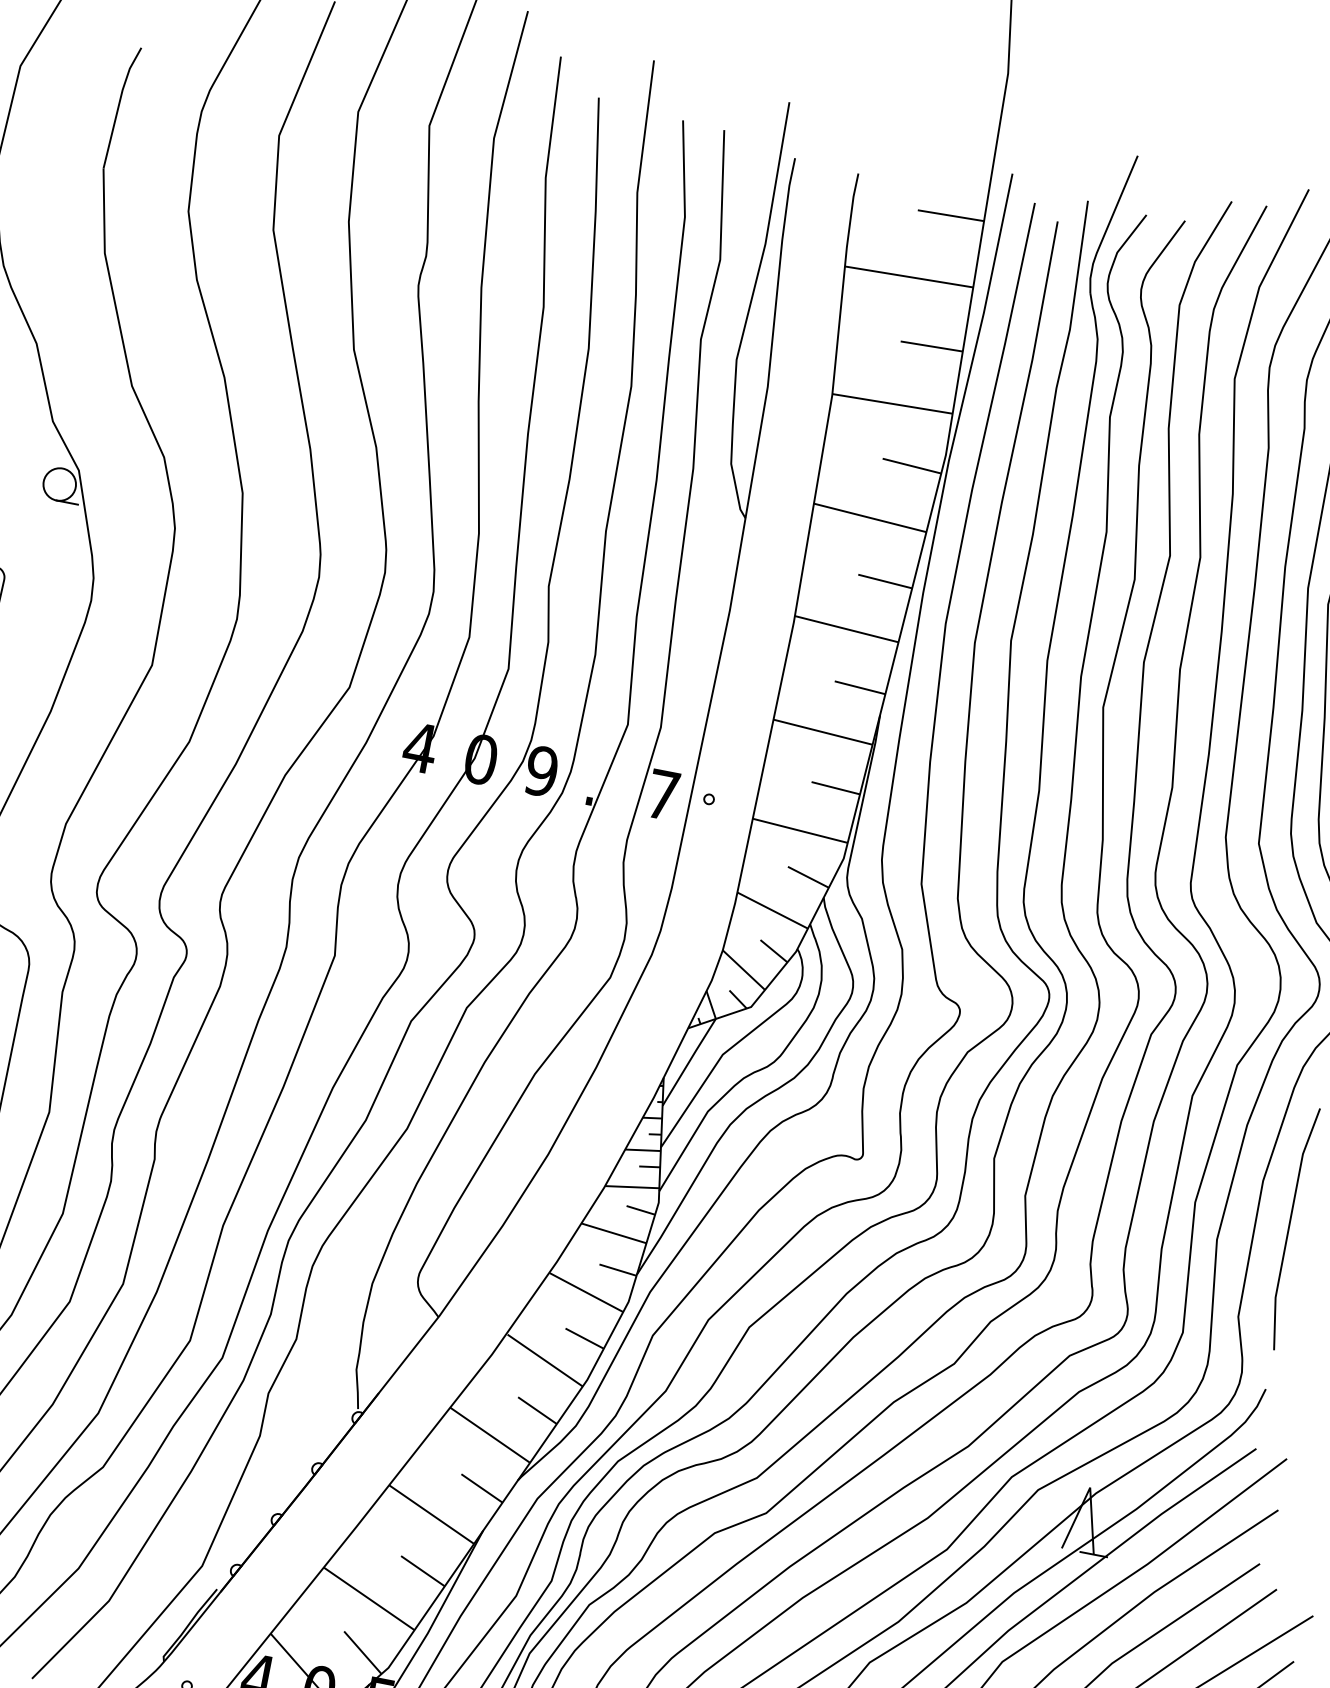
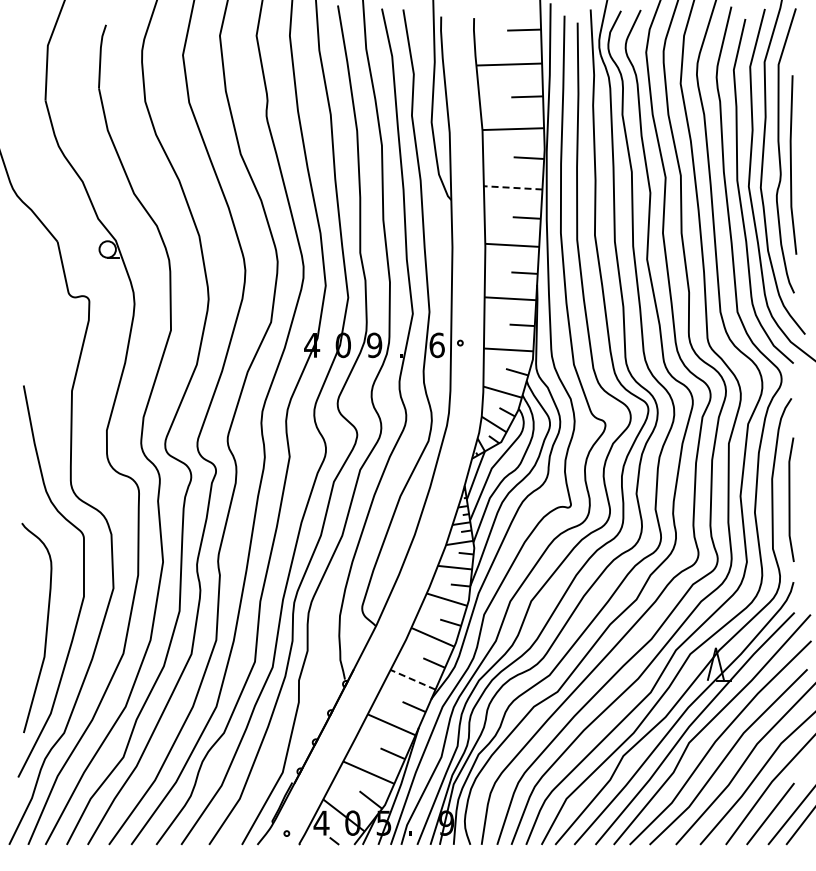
line: (869, 516) -> (512, 187), solid -> dashed
text: (661, 795) -> (436, 345), 7 -> 6
line: (491, 1434) -> (413, 679), solid -> dashed

